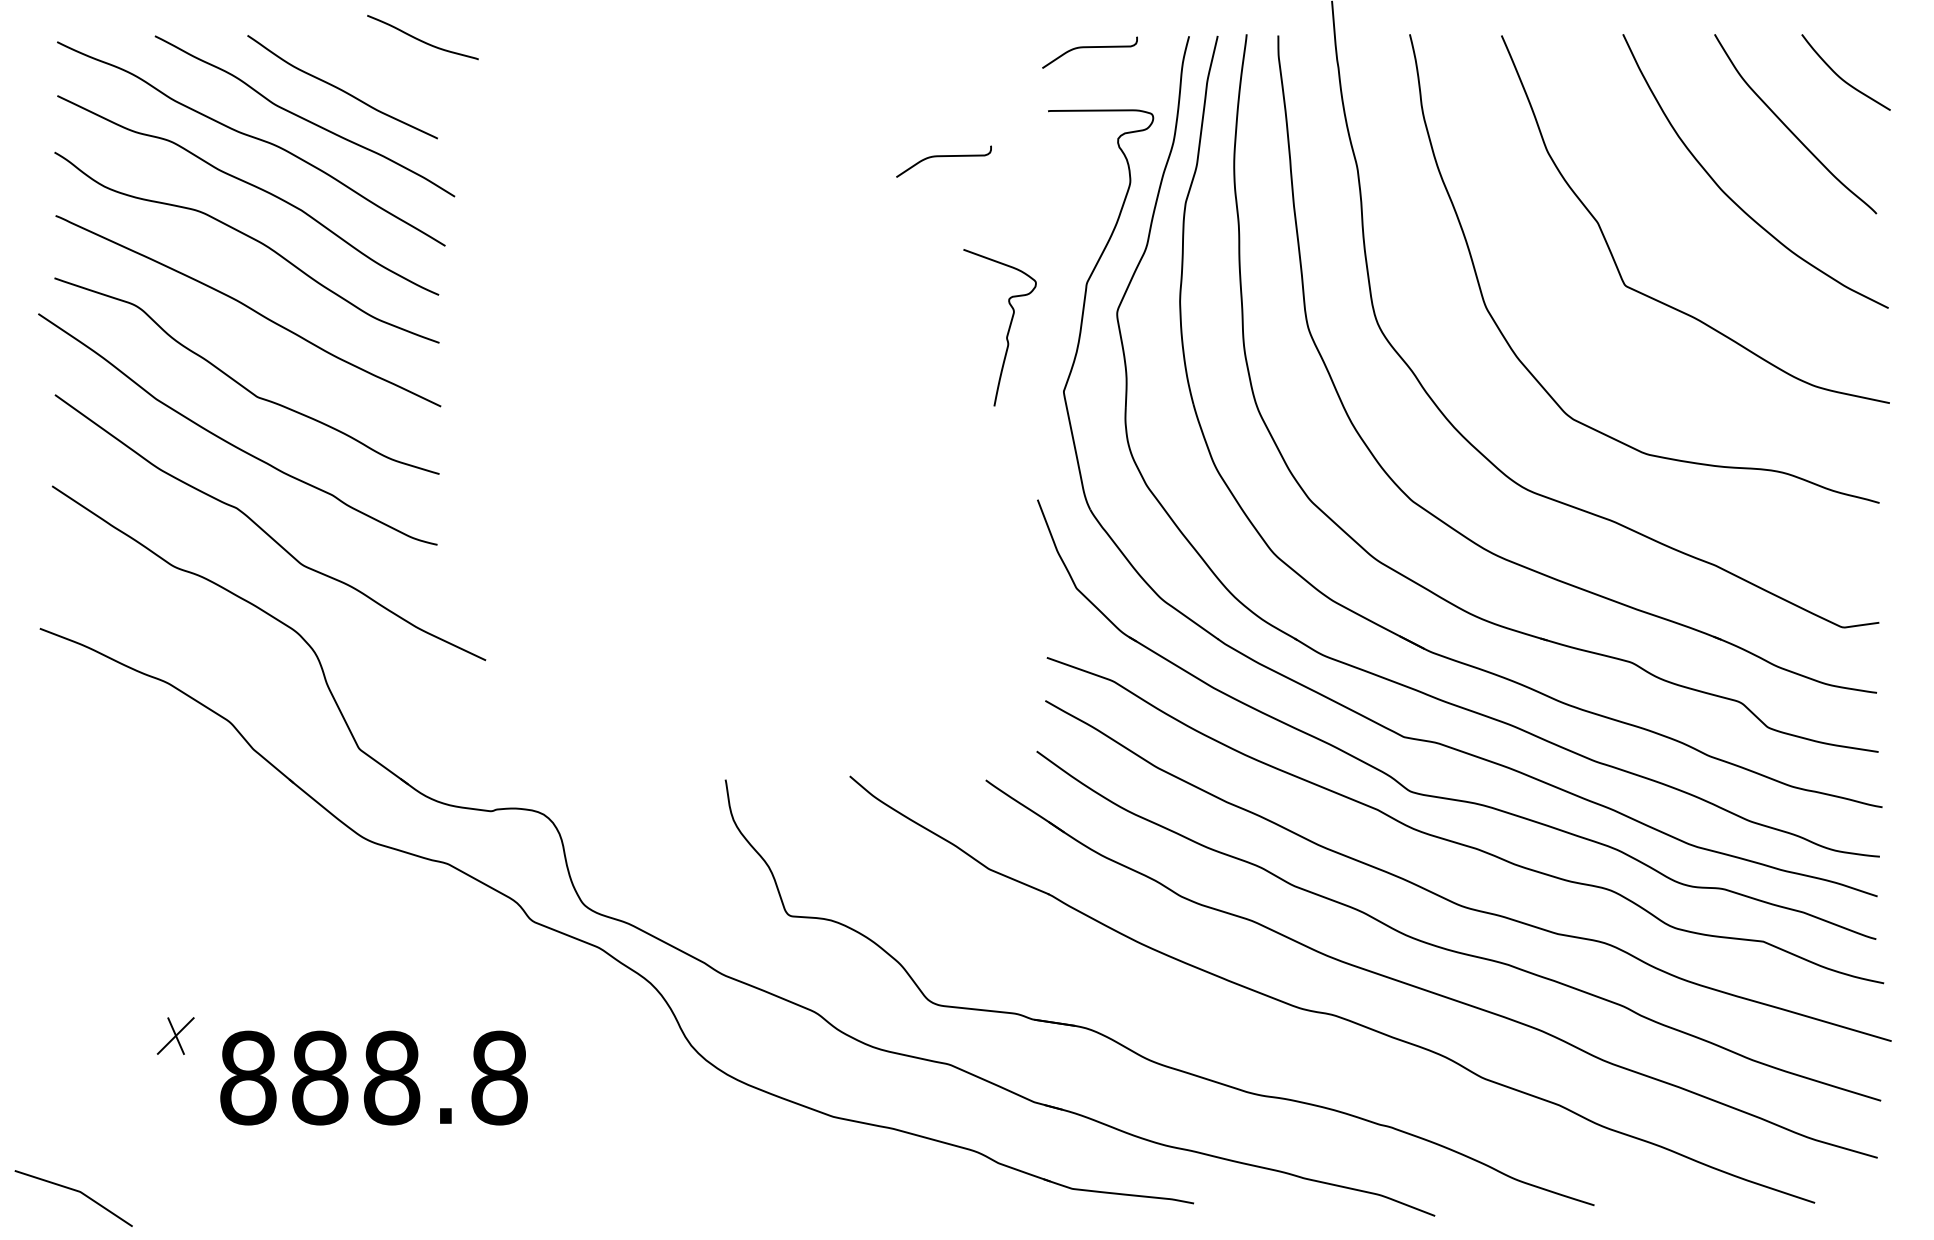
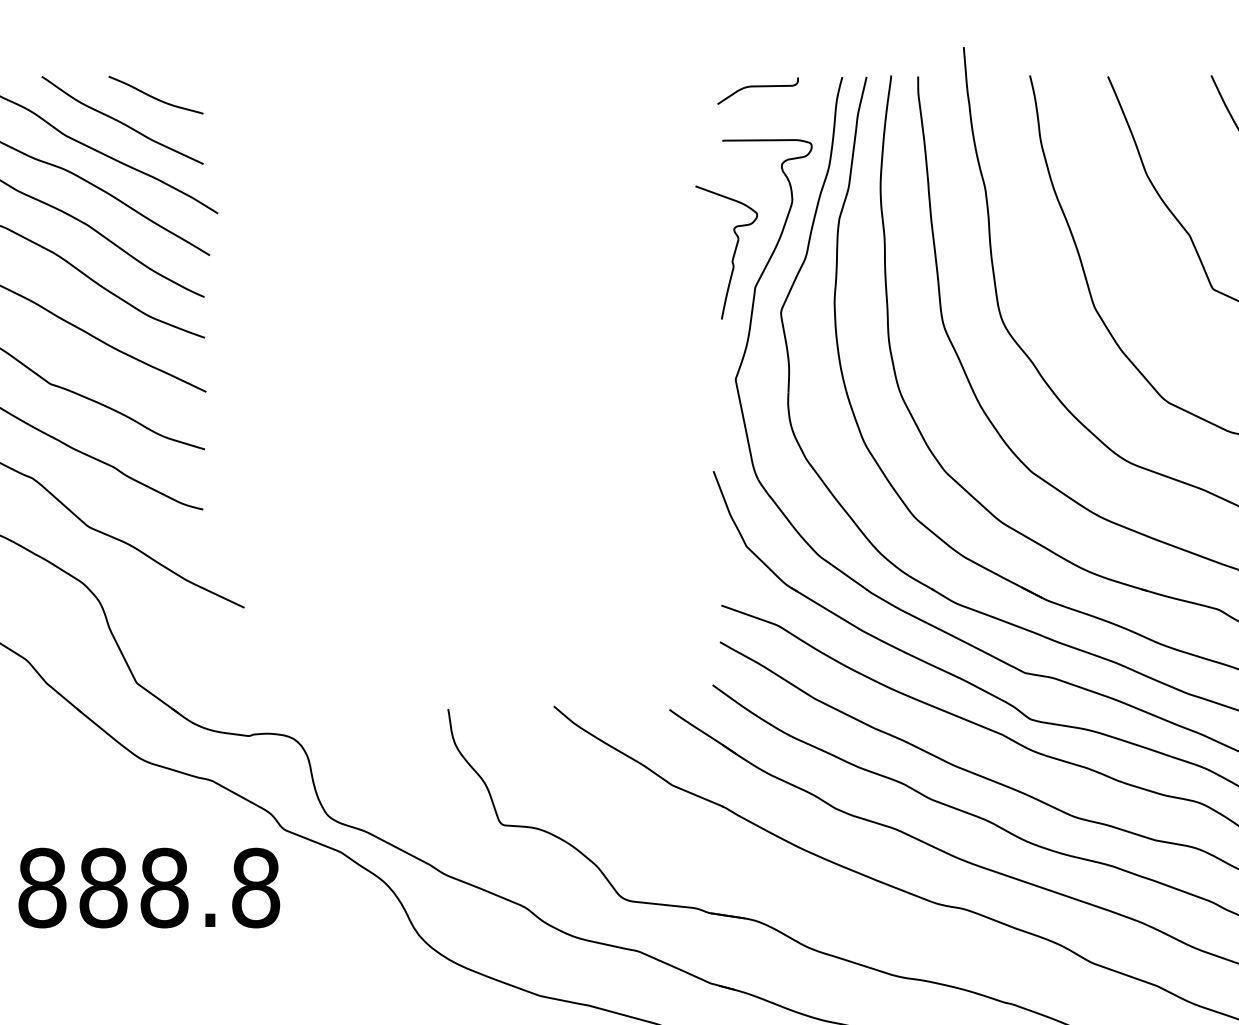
curve: (420, 39) -> (153, 96), moved
curve: (942, 157) -> (632, 180), removed
curve: (1007, 331) -> (732, 255), moved
text: (373, 1077) -> (148, 887), moved

